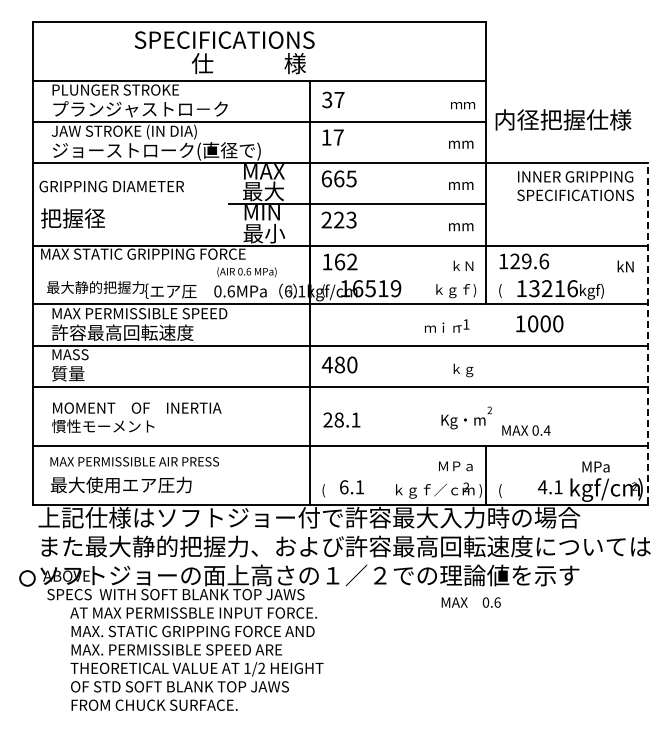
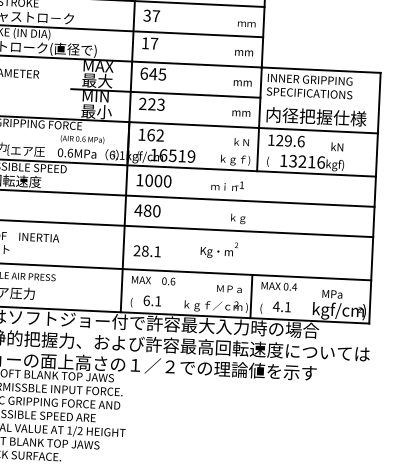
text: (563, 119) -> (316, 116), moved
text: (338, 178) -> (152, 73), 665 -> 645
text: (575, 186) -> (309, 86), moved
text: (625, 266) -> (337, 146), moved
text: (539, 323) -> (153, 180), moved
line: (647, 333) -> (374, 197), dashed -> solid
text: (466, 417) -> (219, 249), moved
text: (526, 430) -> (279, 286), moved
text: (550, 487) -> (282, 307), moved
text: (470, 602) -> (153, 280), moved

